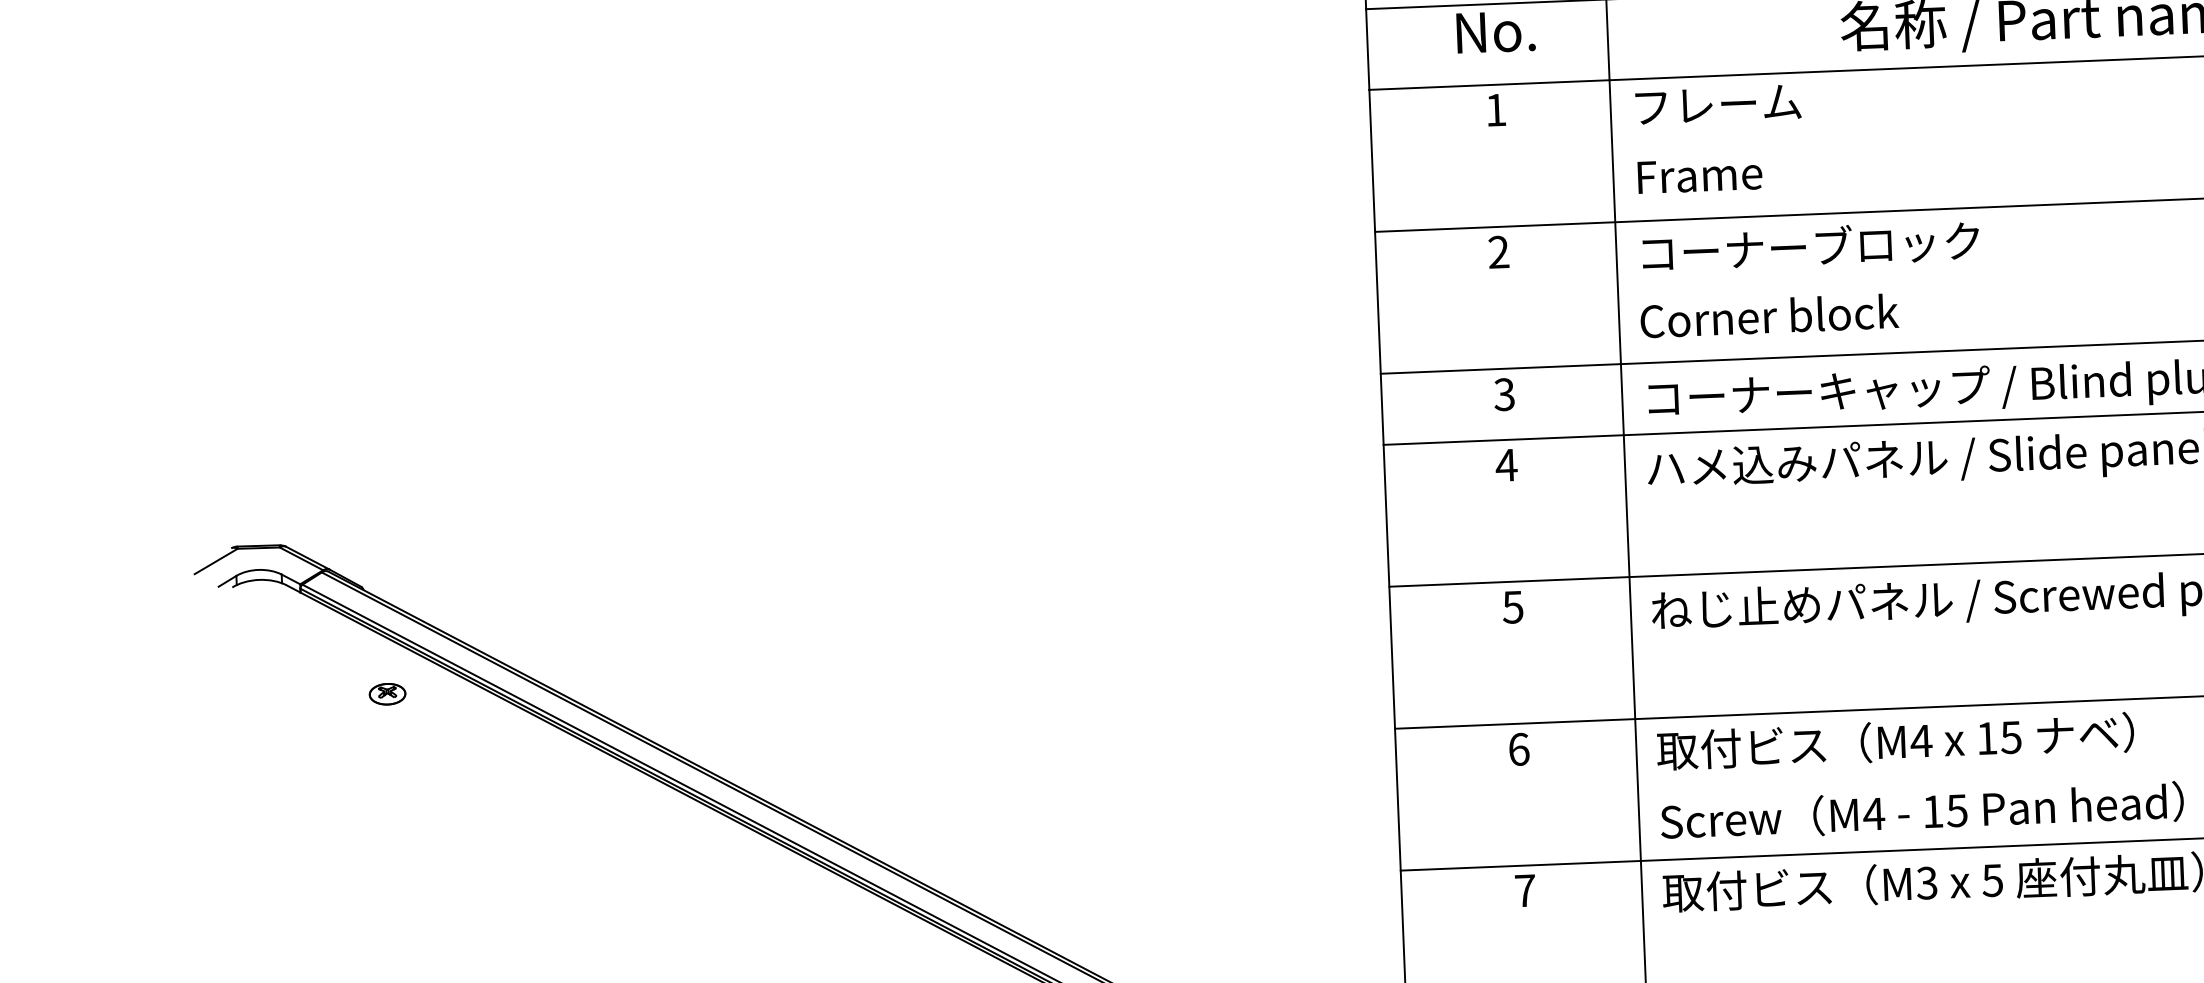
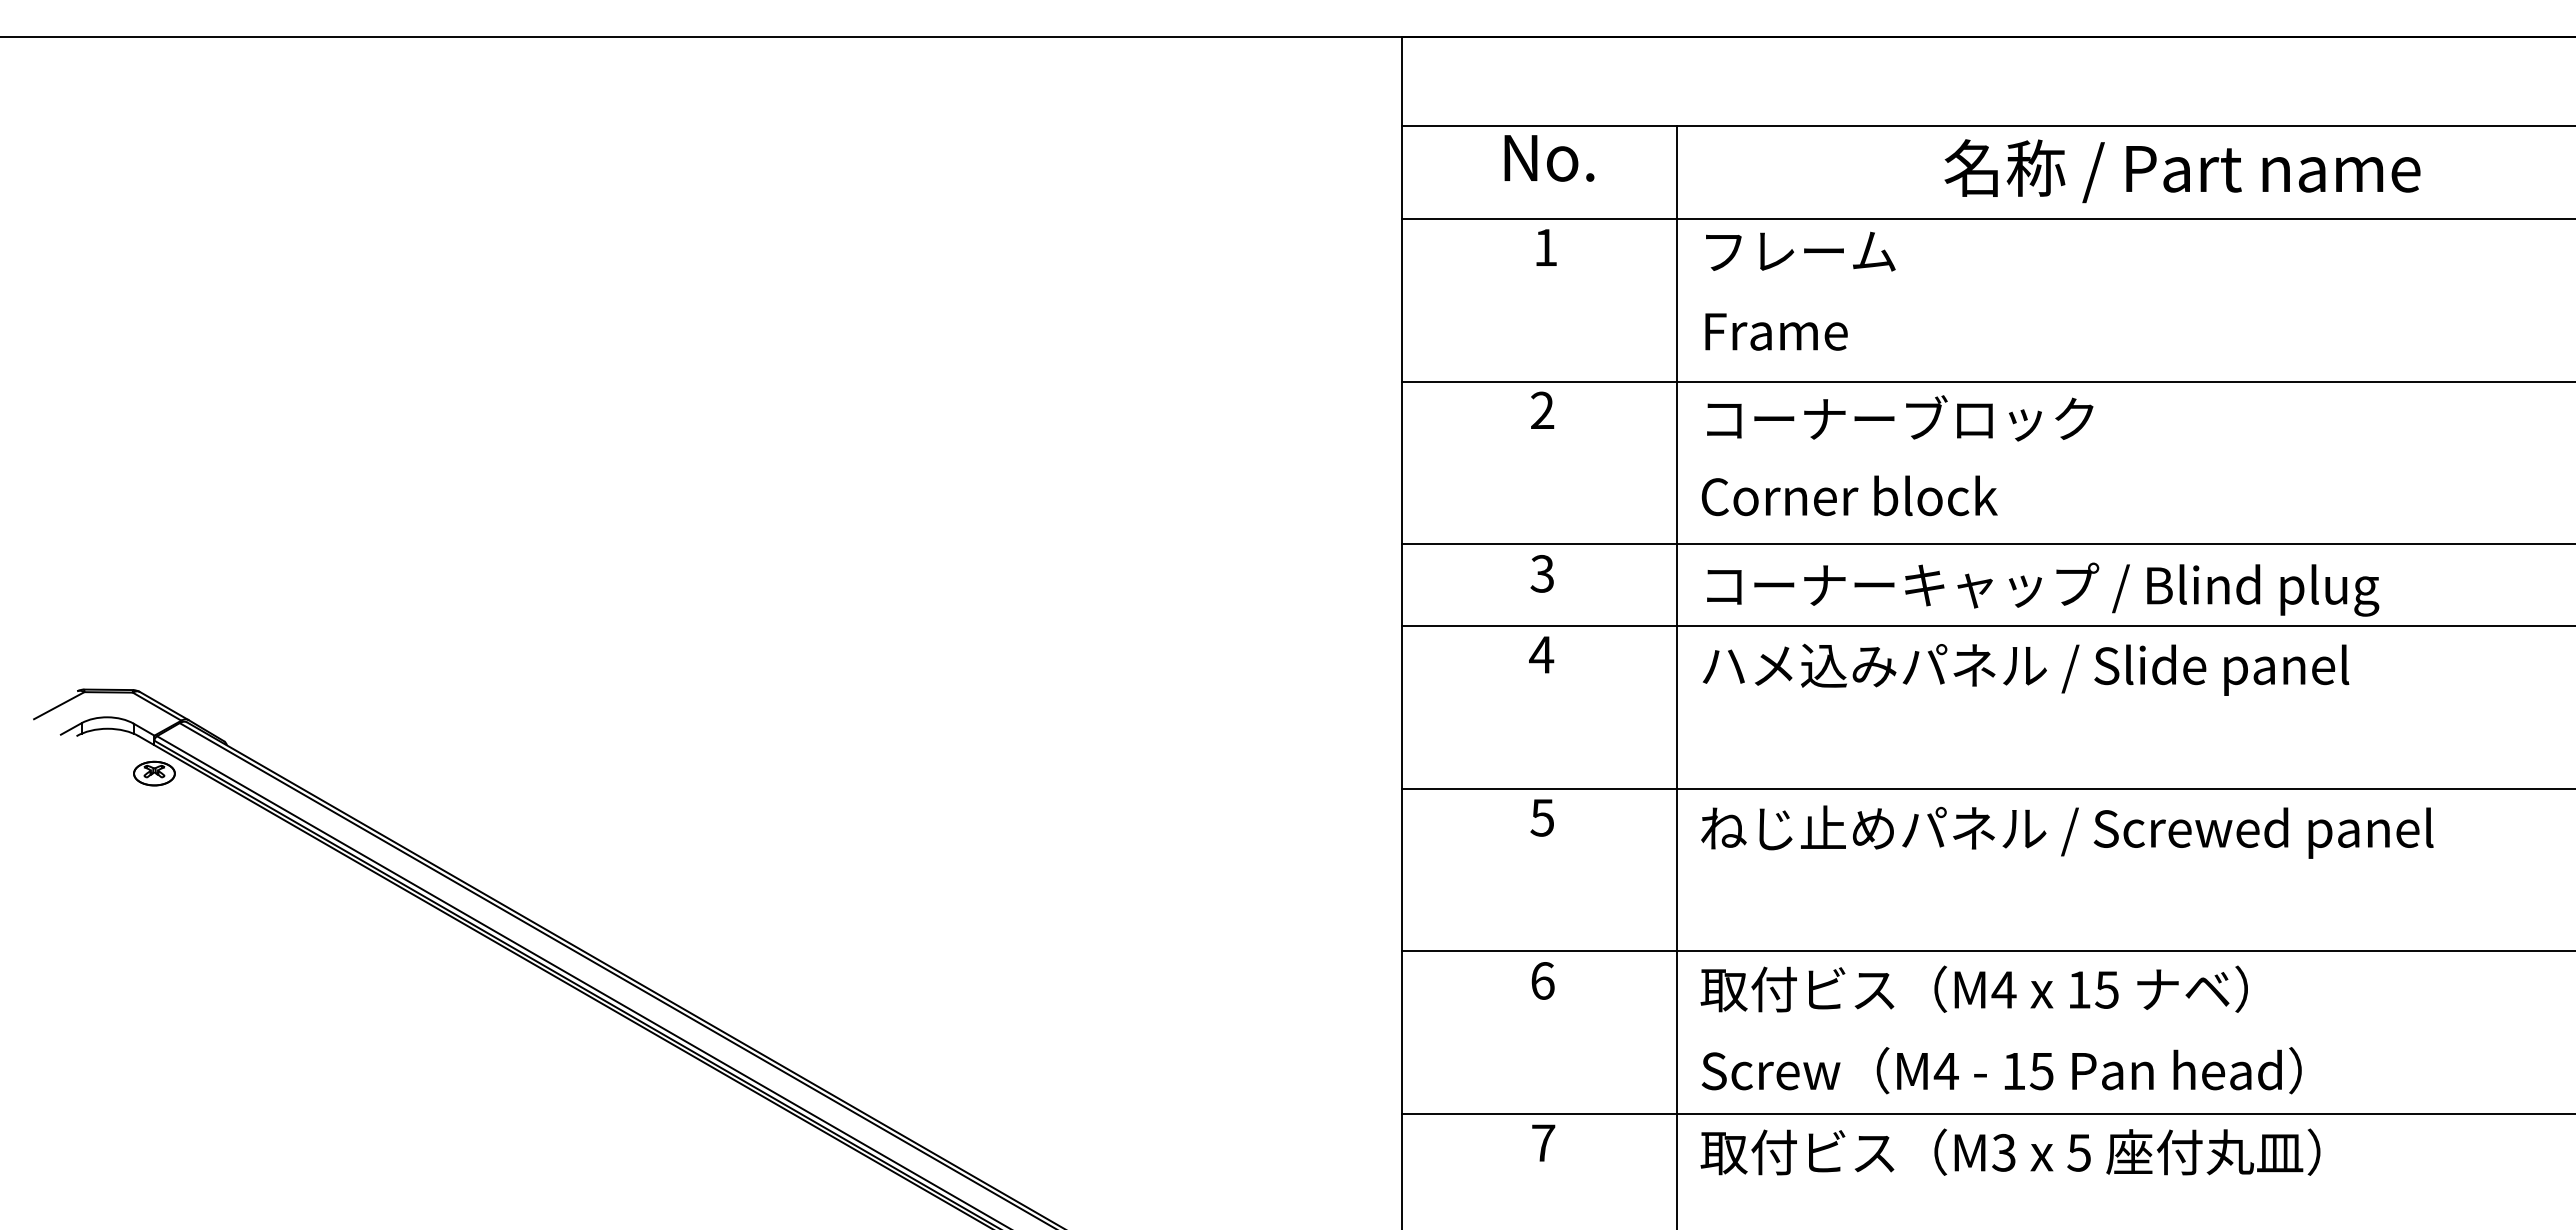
part: (387, 694) -> (154, 773), moved

